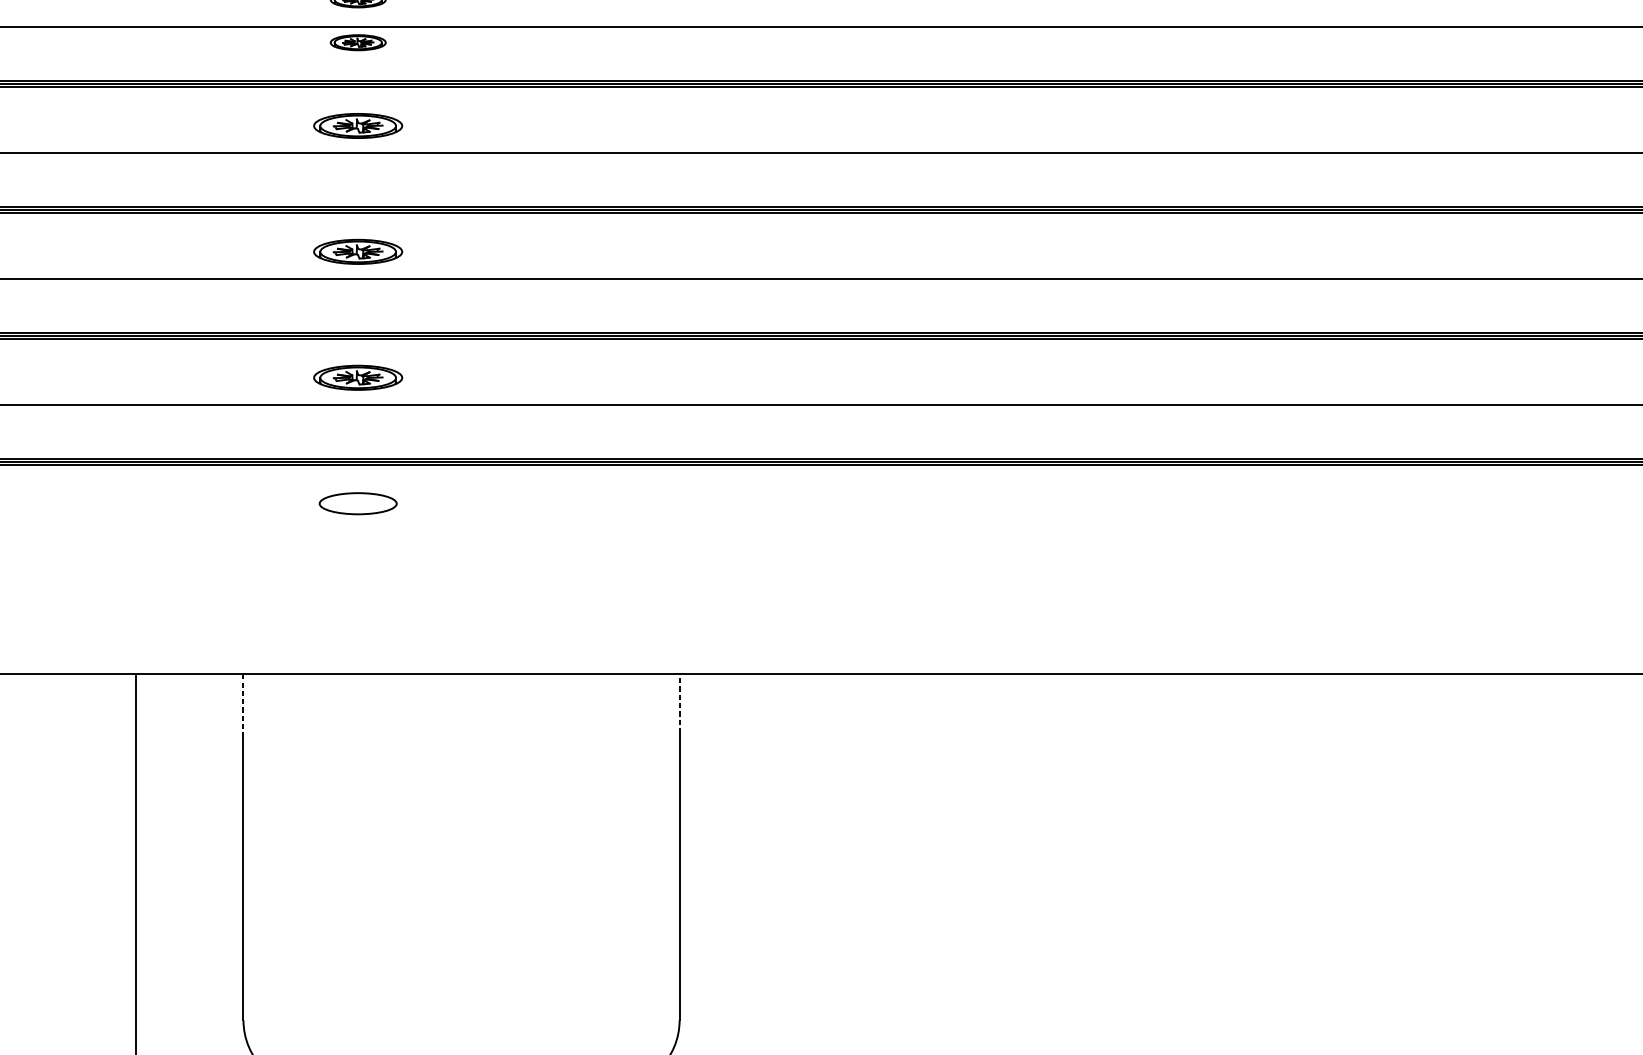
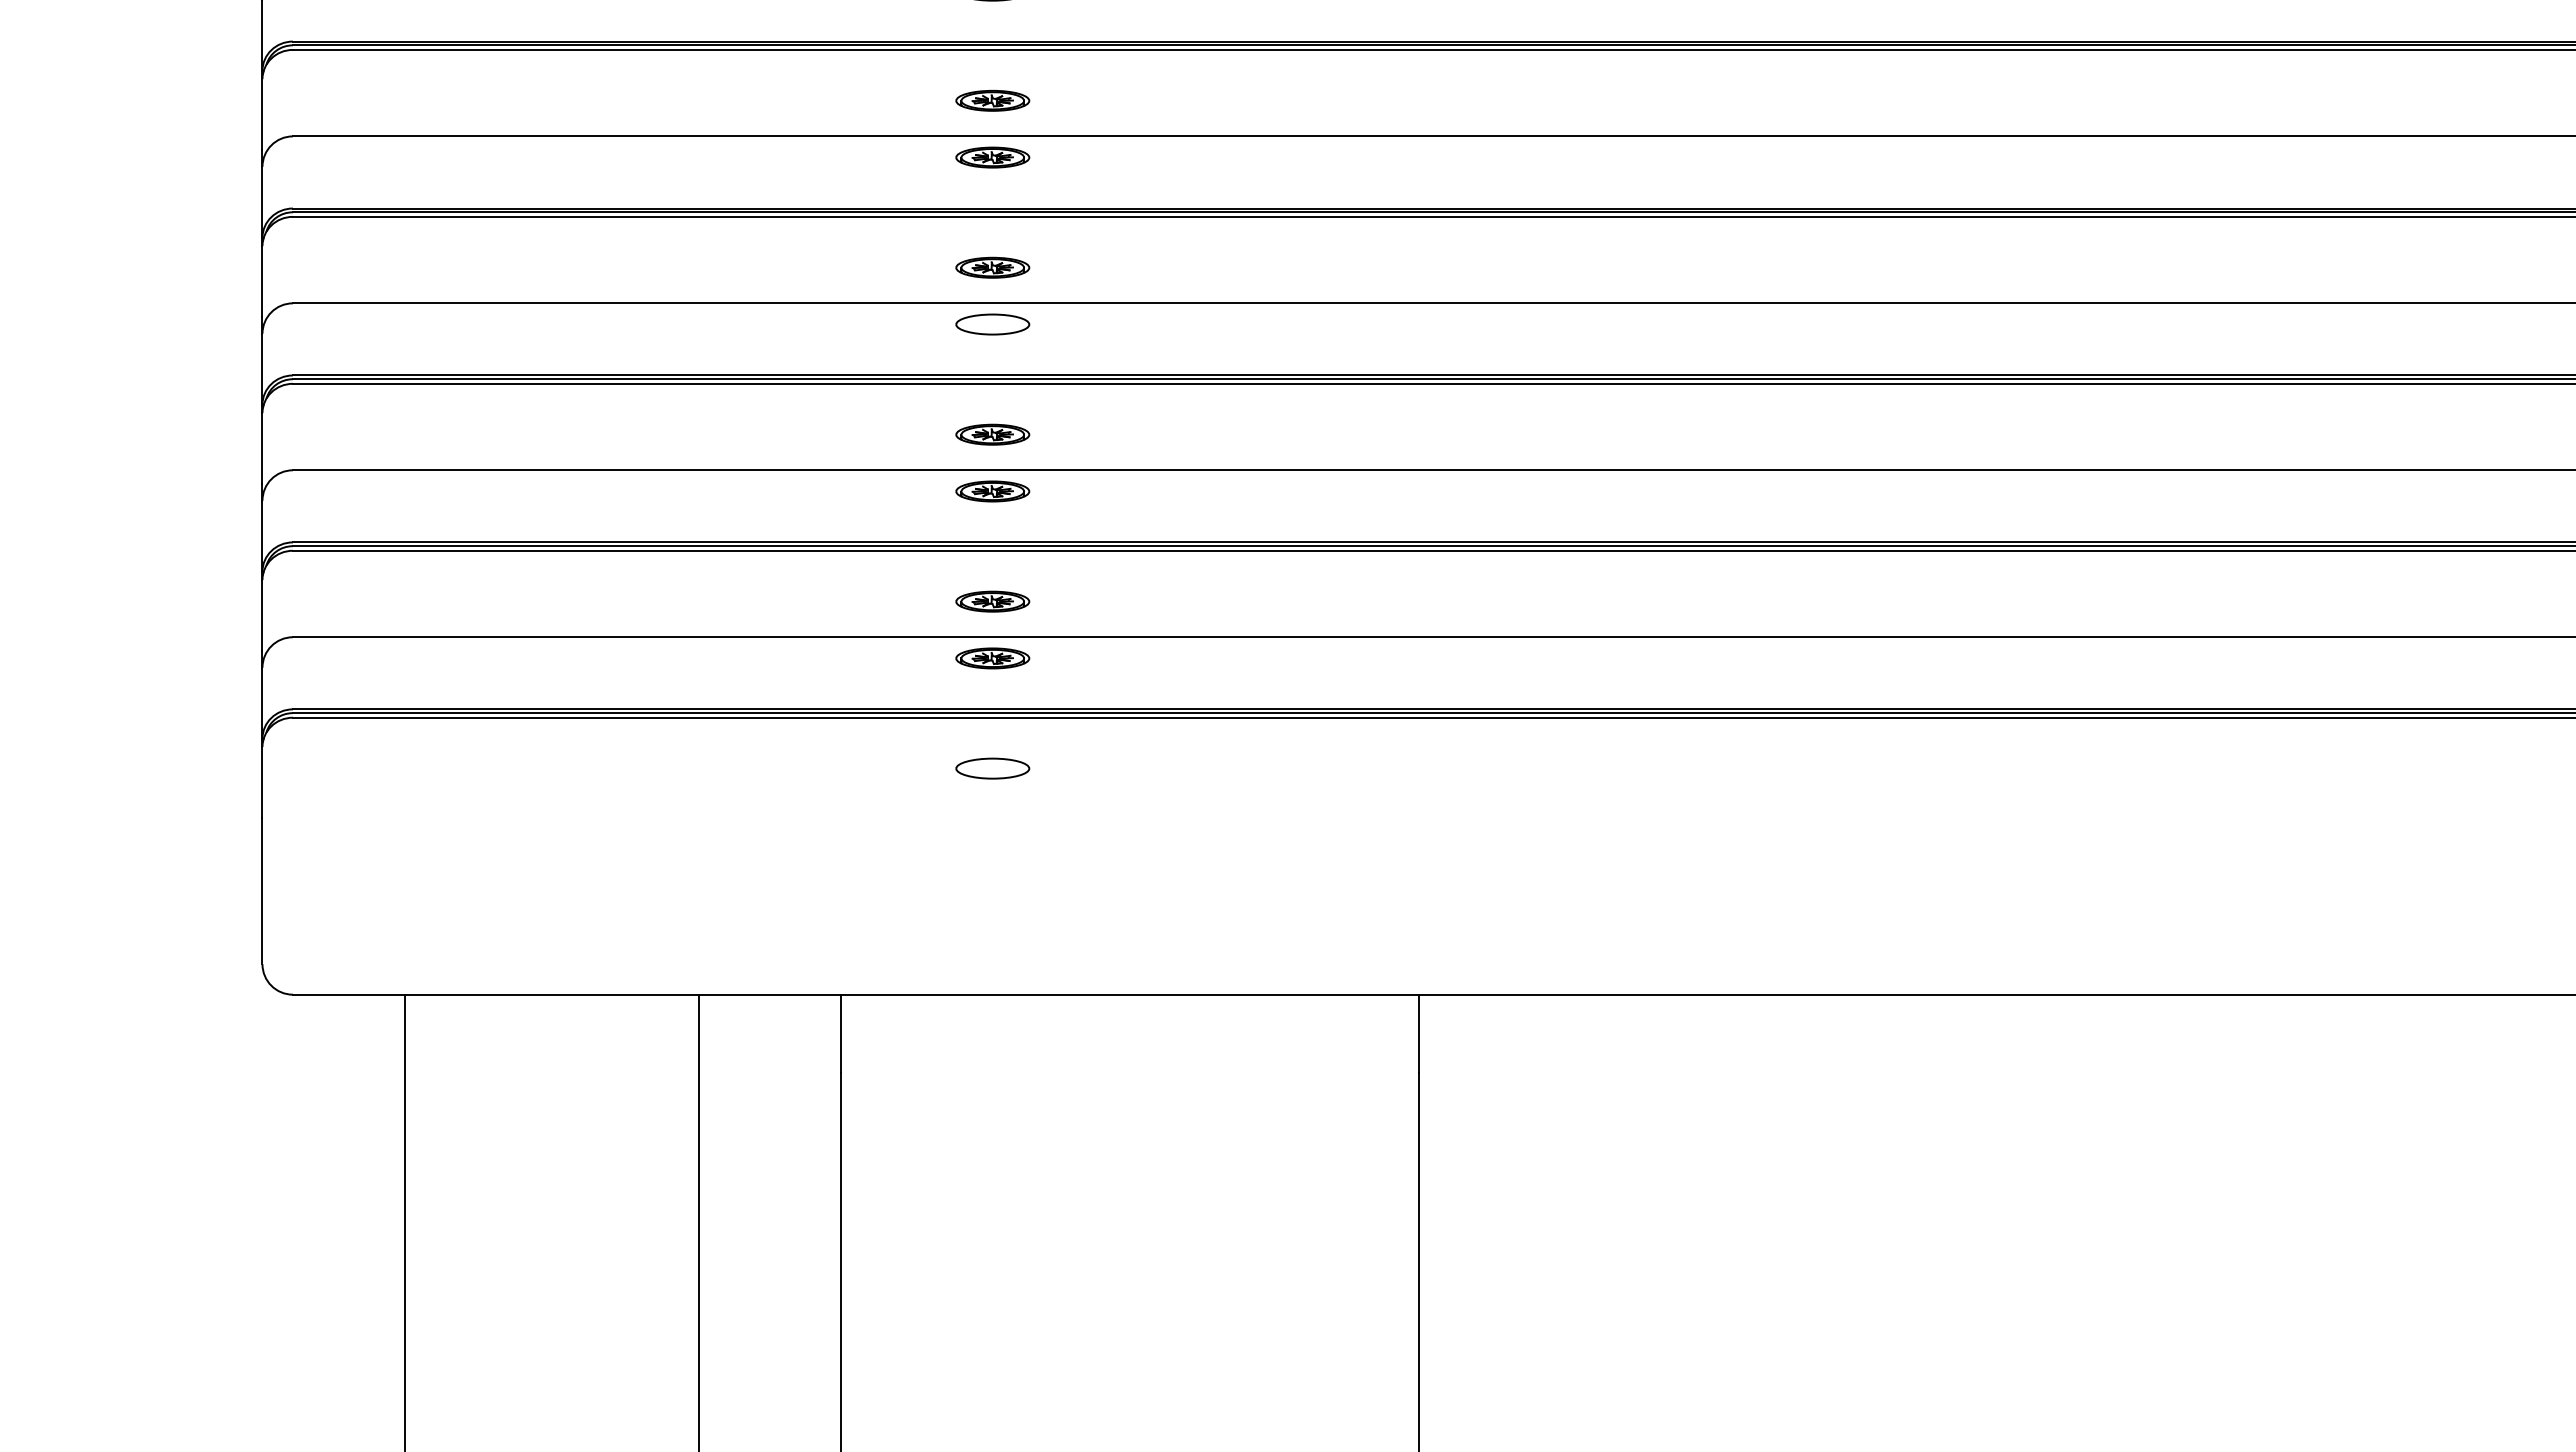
part: (358, 125) -> (992, 267), size x0.62
part: (358, 168) -> (992, 324), added
part: (358, 251) -> (992, 434), size x0.62
part: (358, 294) -> (992, 491), added
part: (358, 377) -> (992, 601), size x0.62
part: (358, 420) -> (992, 658), added
part: (358, 503) -> (992, 768), size x0.71
line: (679, 703) -> (1418, 1033), dashed -> solid
line: (243, 704) -> (840, 1034), dashed -> solid

